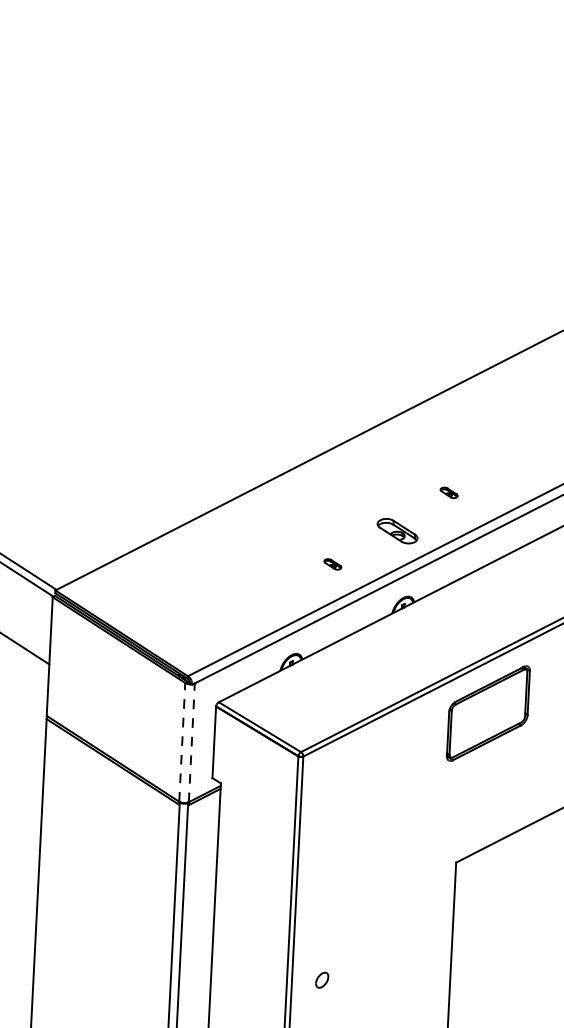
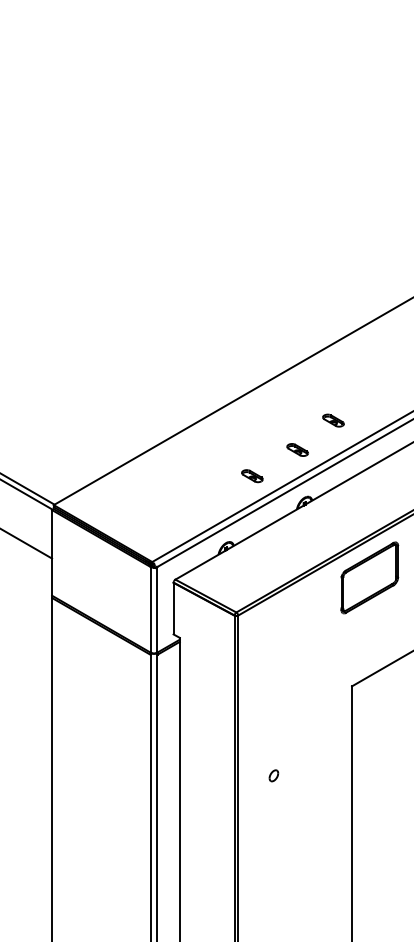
part: (449, 492) -> (333, 420), size x1.67
part: (397, 530) -> (297, 449), size x0.71
part: (332, 564) -> (252, 476), size x1.67
line: (182, 741) -> (150, 609), dashed -> solid
line: (191, 742) -> (157, 609), dashed -> solid
part: (321, 979) -> (273, 775), moved

